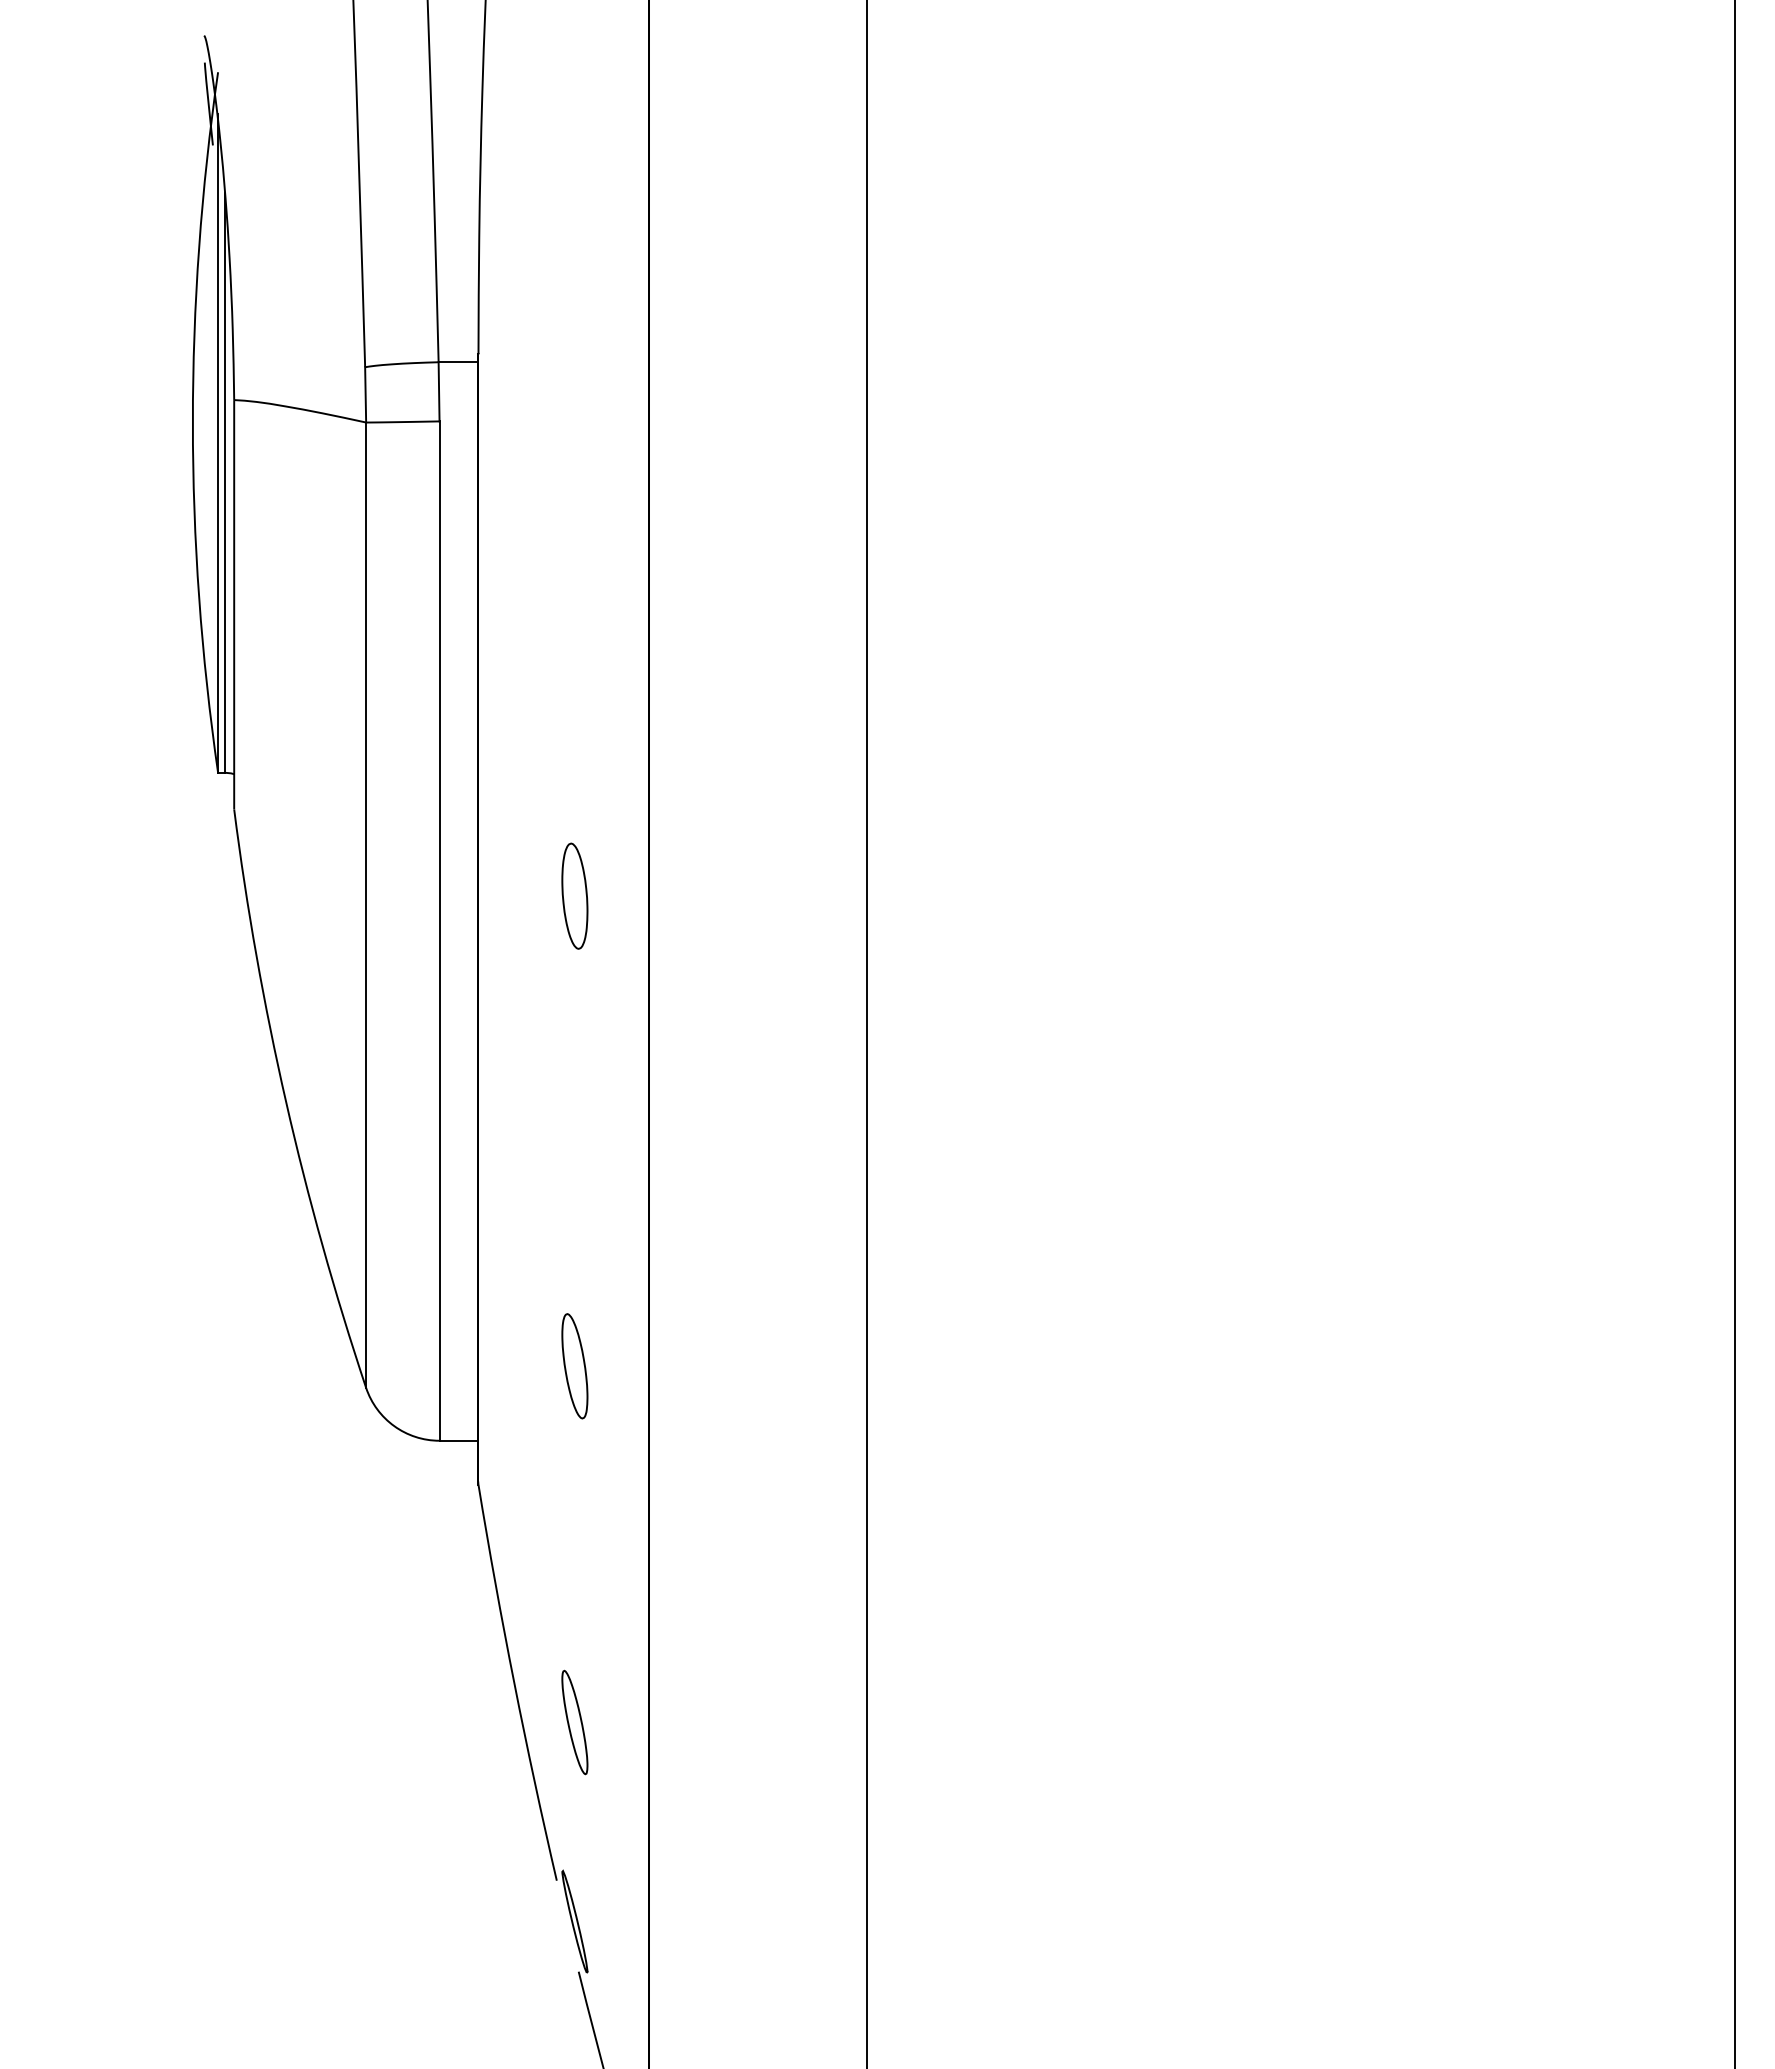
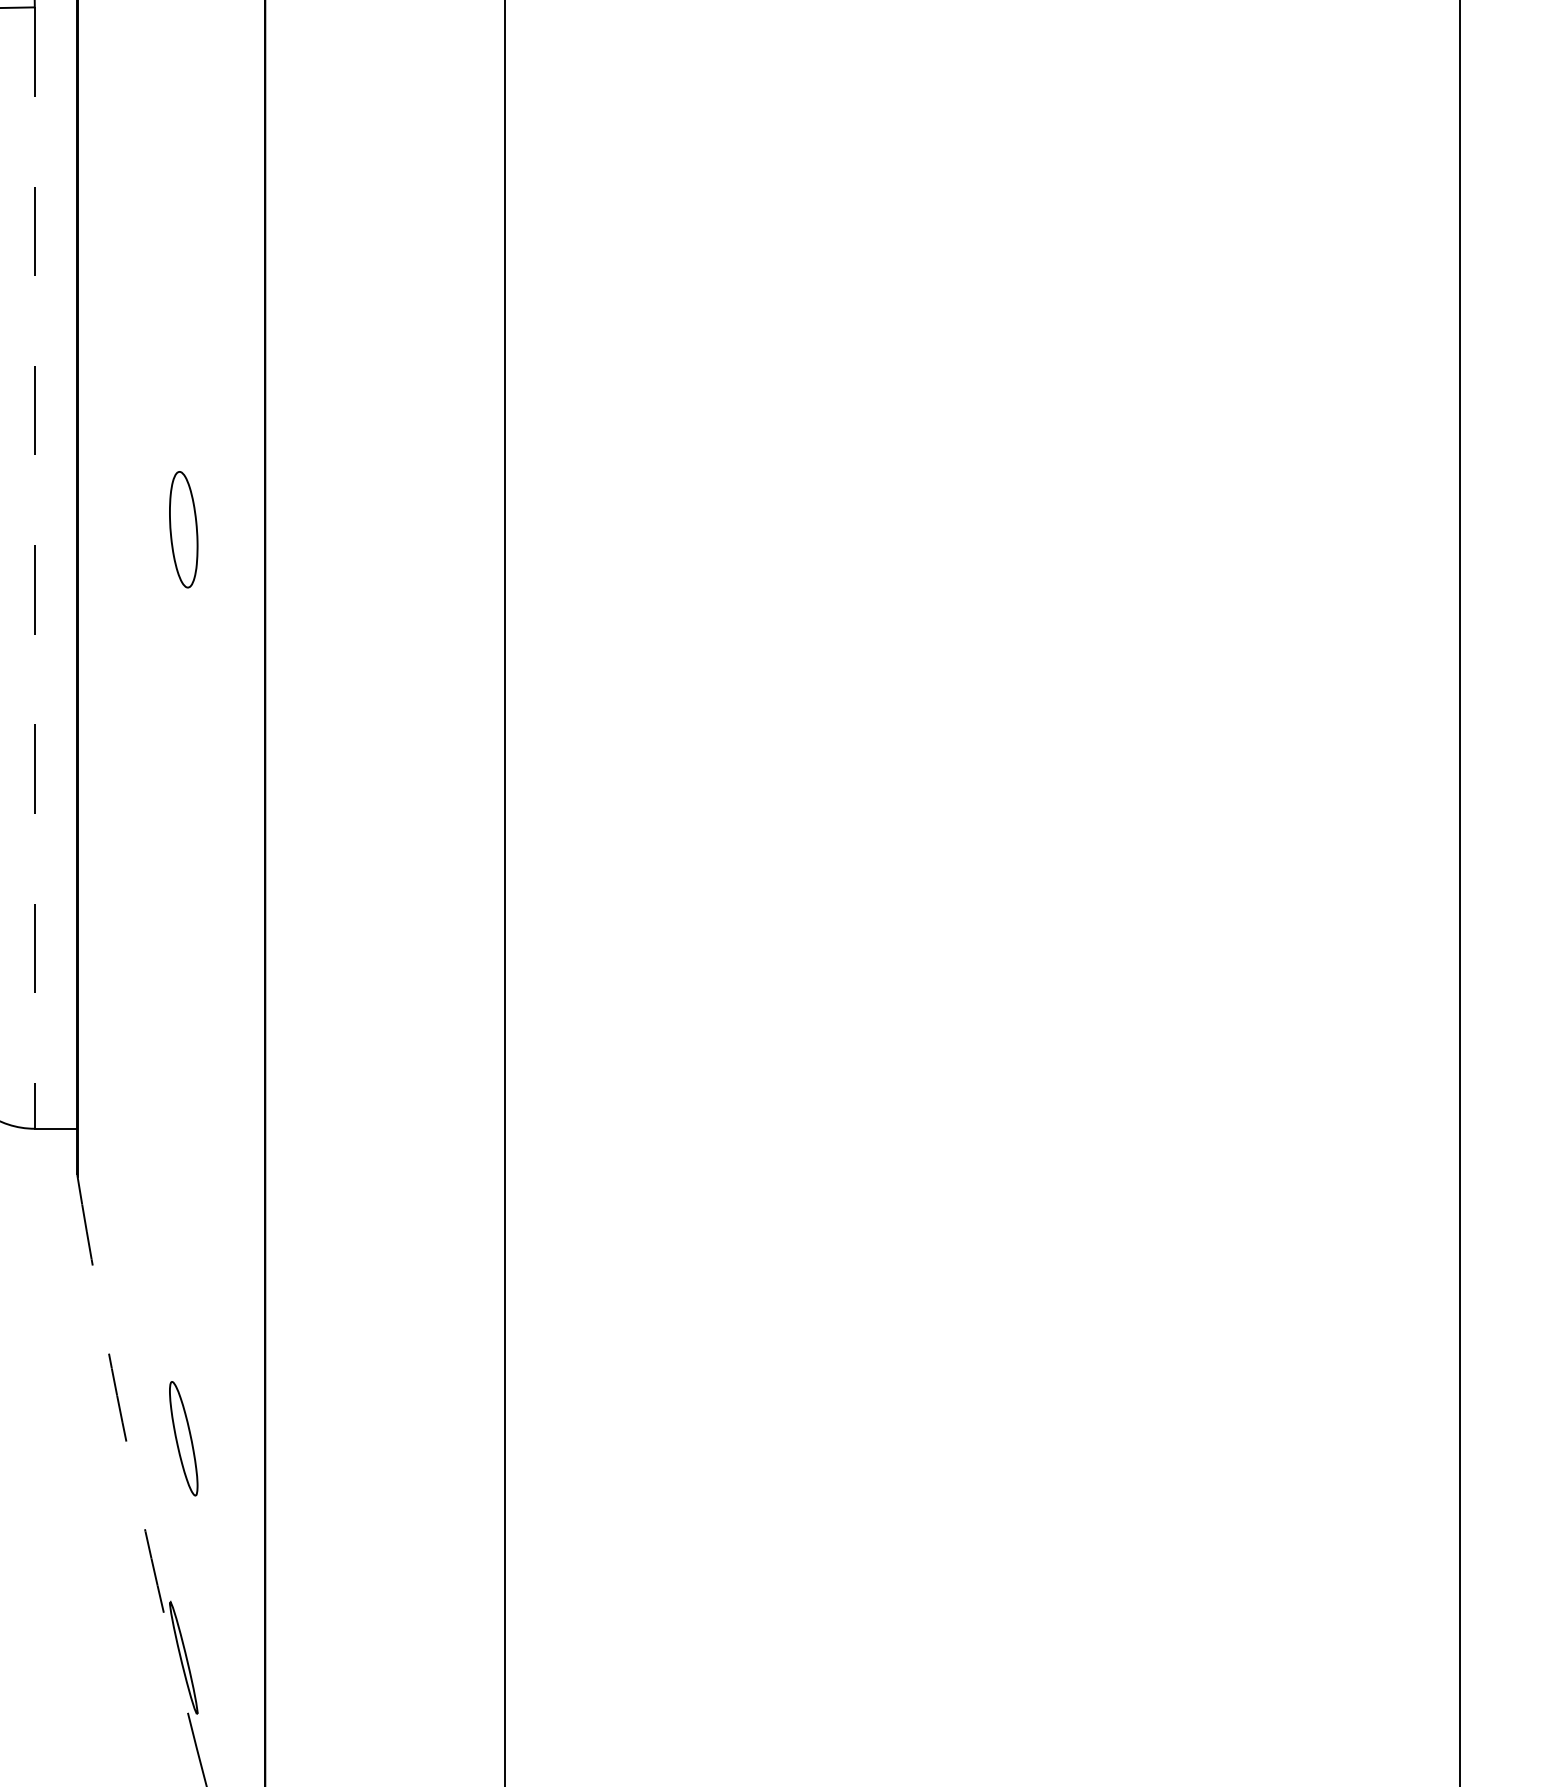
line: (439, 931) -> (34, 568), solid -> dashed
part: (574, 1366) -> (183, 1047), removed
arc: (514, 1683) -> (117, 1395), solid -> dashed

